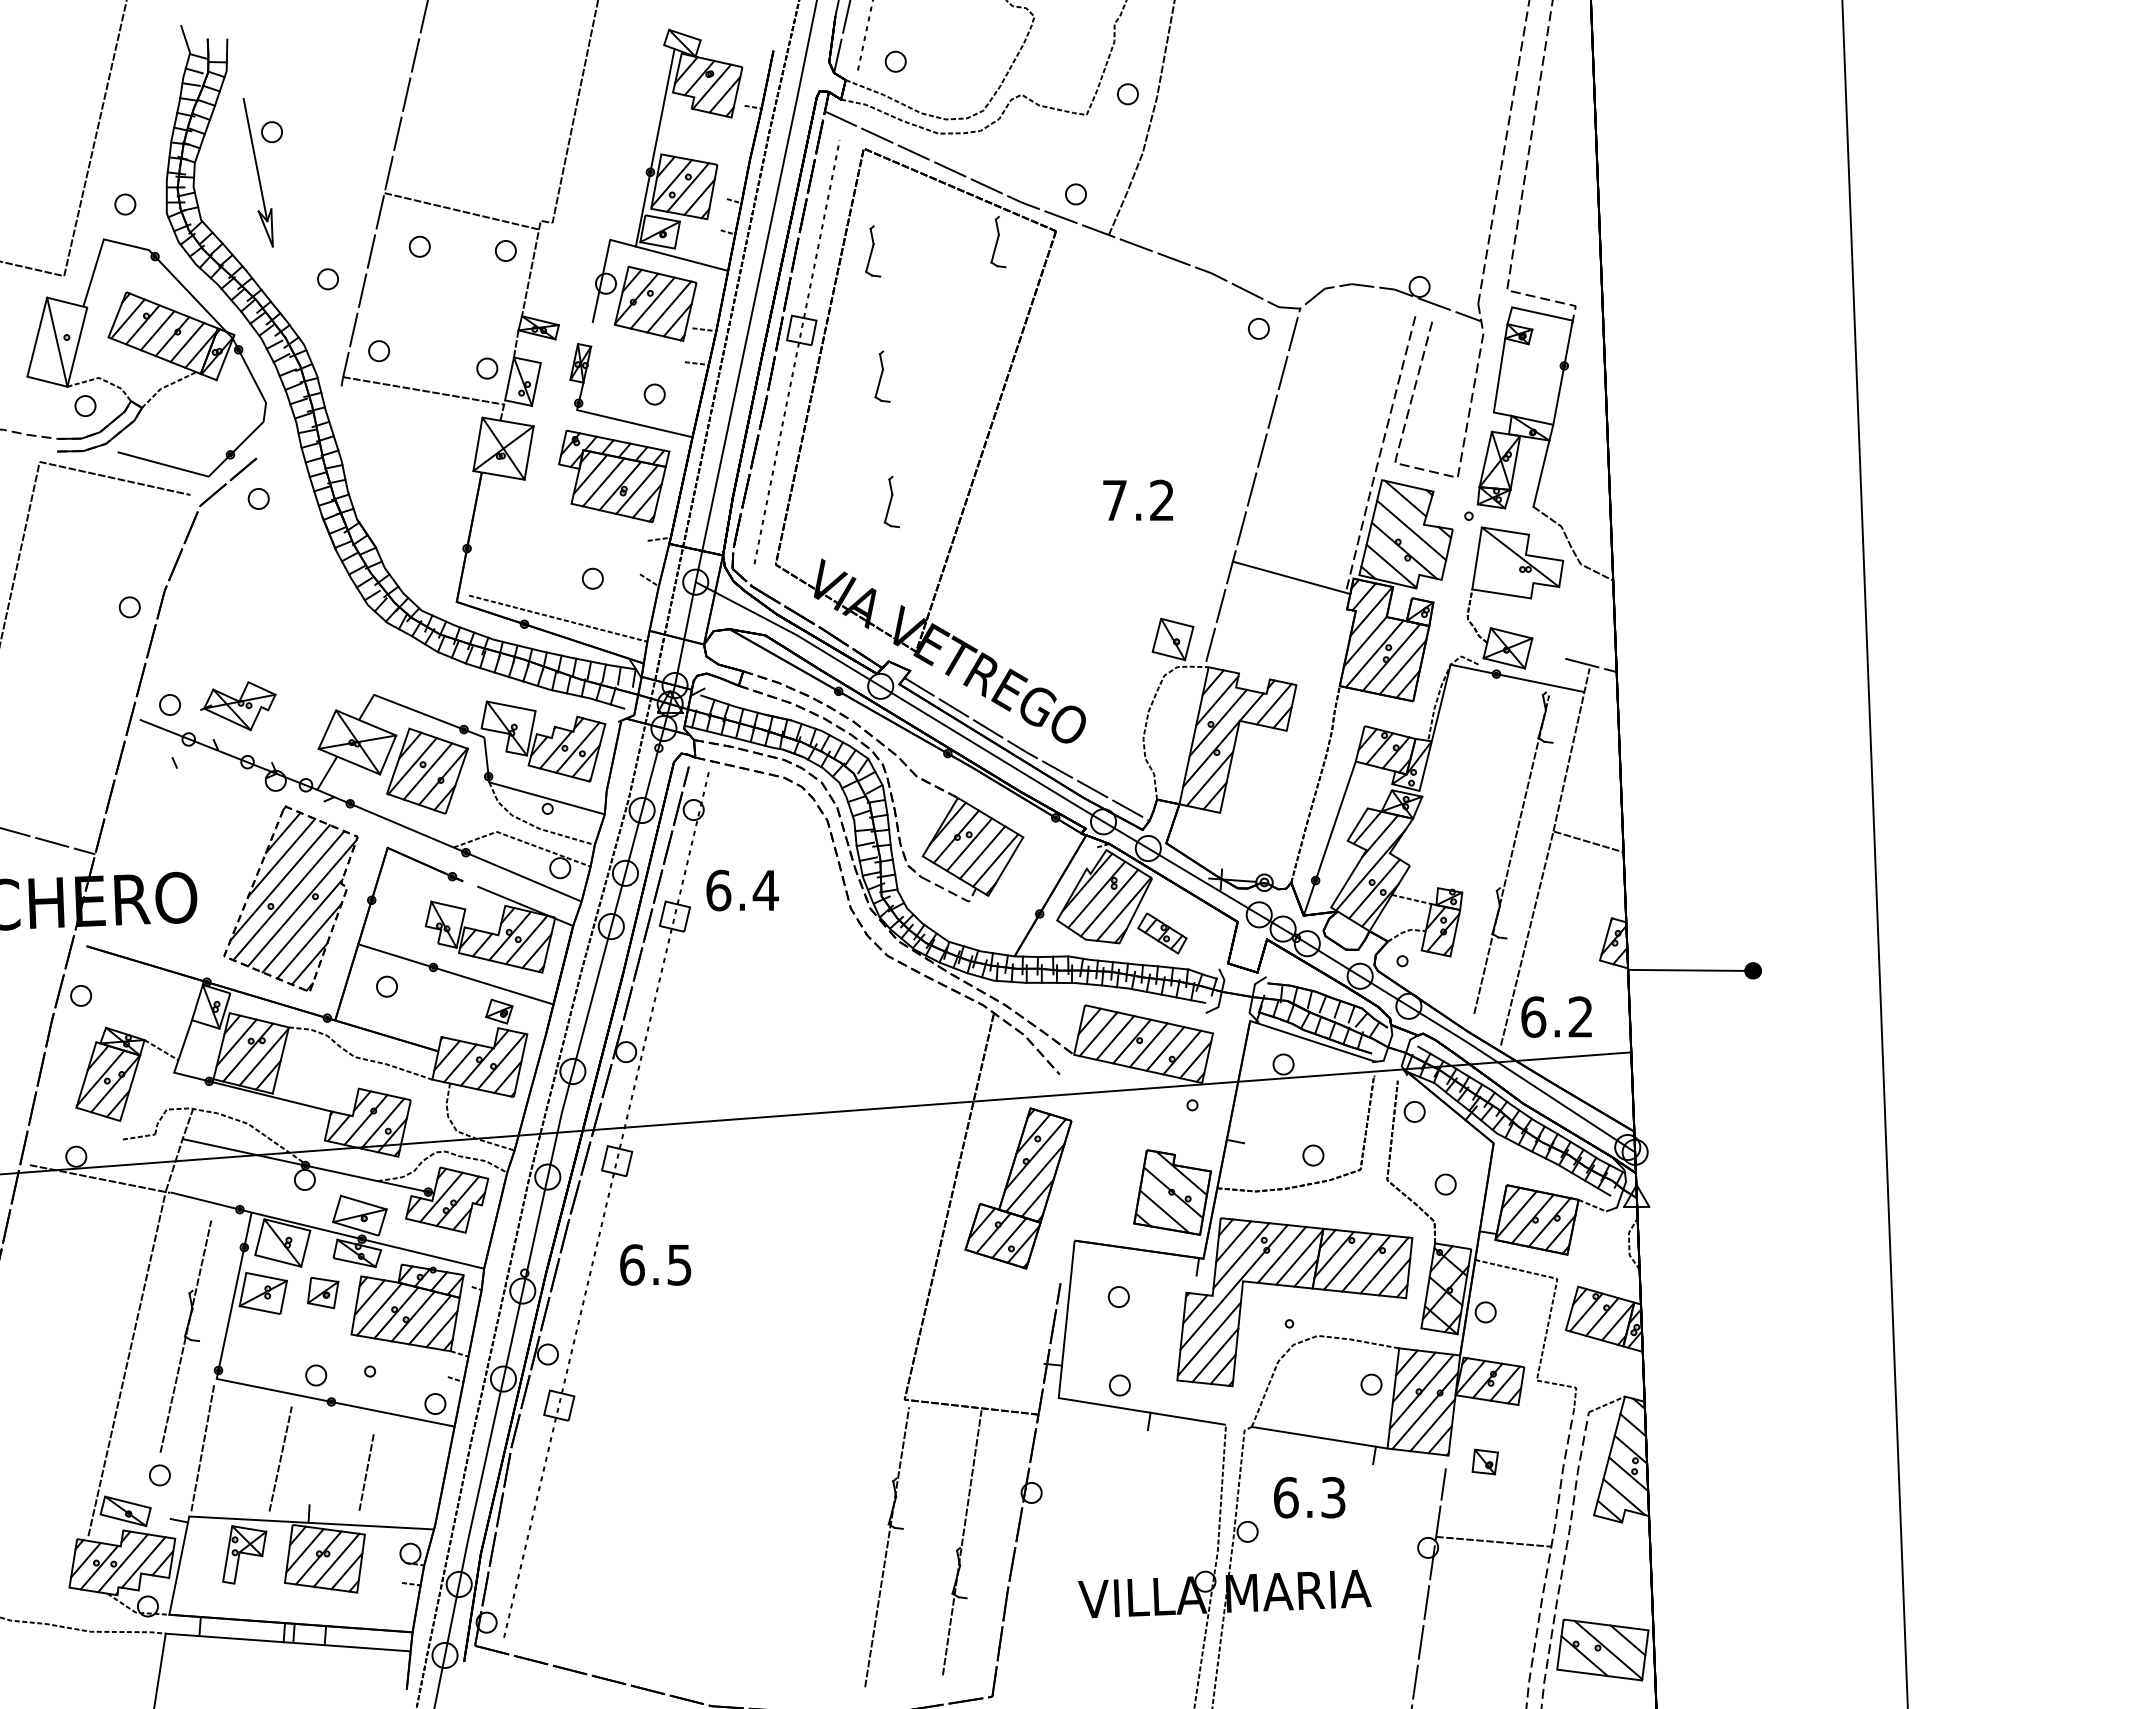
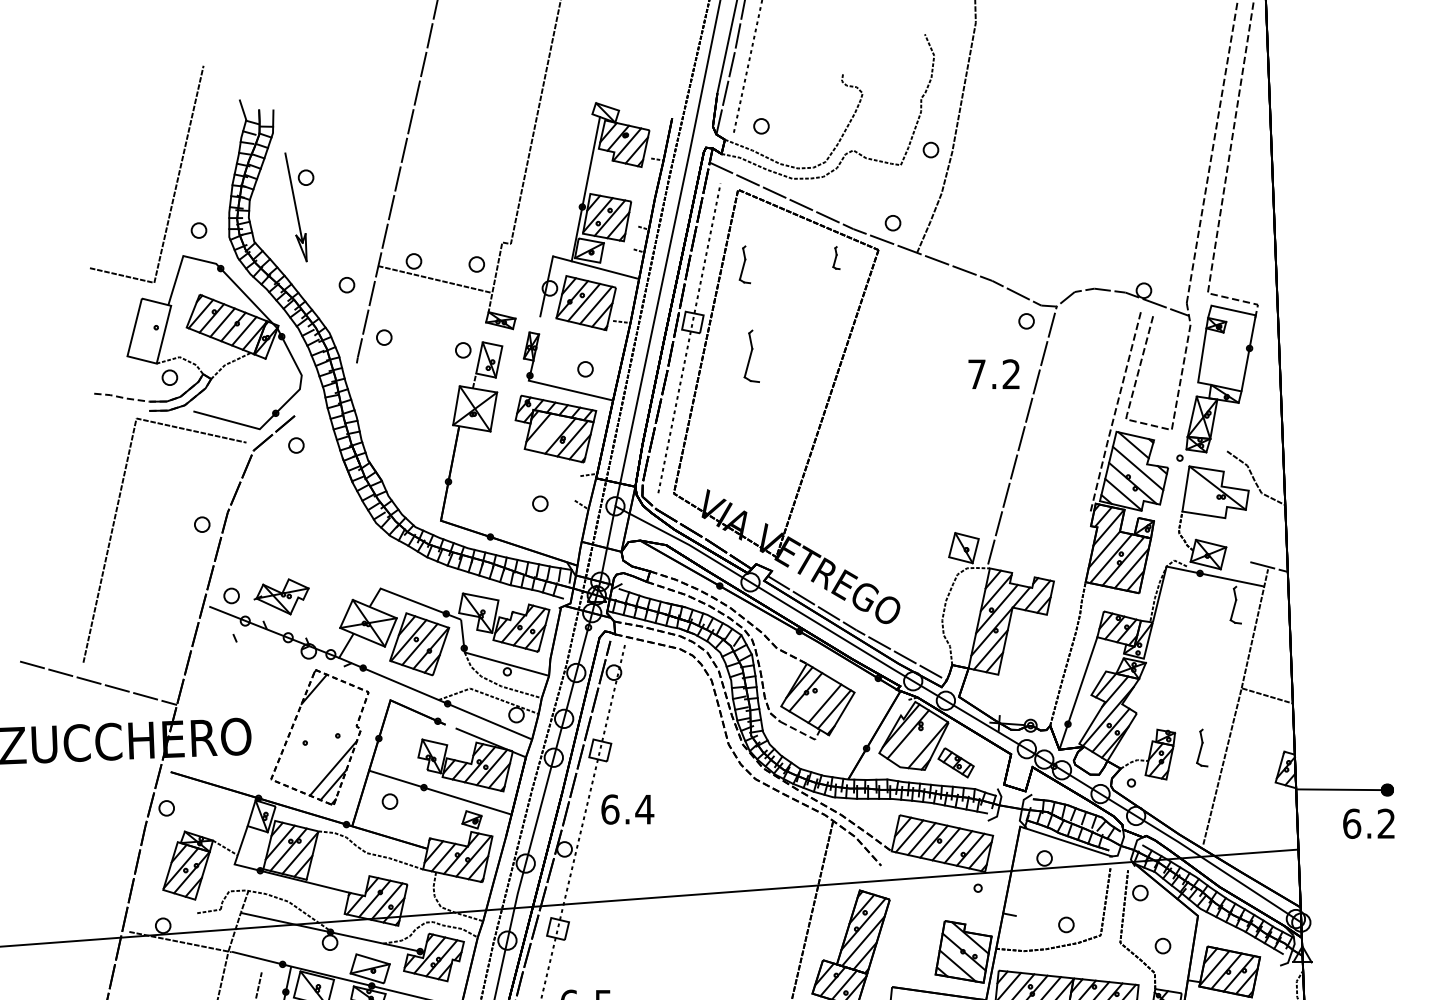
line: (461, 211) -> (434, 279), moved
part: (998, 242) -> (836, 258), size x0.6
line: (57, 341) -> (149, 330), removed
line: (515, 343) -> (483, 332), removed
line: (696, 363) -> (616, 346), removed
part: (882, 376) -> (751, 356), size x1.4
line: (423, 390) -> (416, 366), removed
line: (1541, 473) -> (1232, 426), removed
line: (603, 482) -> (548, 433), removed
text: (1138, 499) -> (994, 373), moved
part: (891, 501) -> (758, 447), removed
line: (1291, 577) -> (1050, 502), removed
line: (558, 618) -> (515, 532), removed
line: (969, 844) -> (815, 697), removed
line: (1511, 854) -> (1211, 705), removed
line: (281, 857) -> (313, 707), removed
line: (279, 882) -> (311, 725), removed
text: (742, 890) -> (627, 809), moved
line: (288, 895) -> (318, 735), removed
line: (1411, 899) -> (1138, 737), removed
line: (1109, 902) -> (917, 740), removed
line: (302, 903) -> (328, 740), removed
line: (302, 925) -> (328, 756), removed
text: (1556, 1016) -> (1368, 823), moved
line: (1592, 1205) -> (1270, 961), removed

